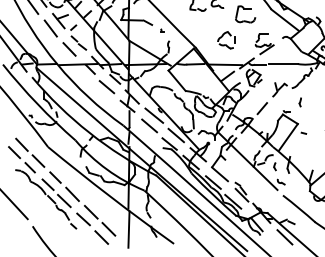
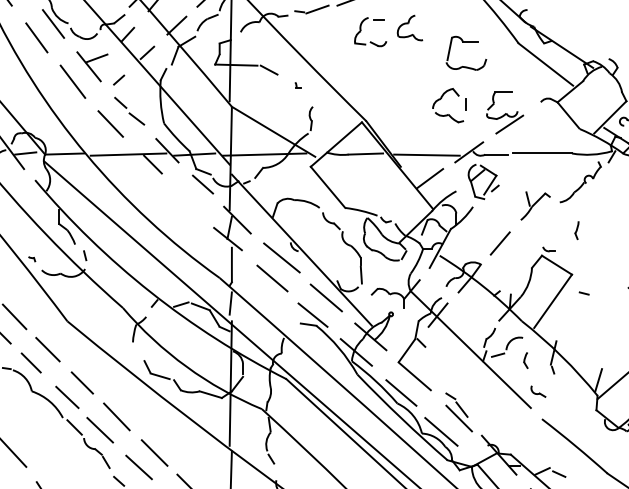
part: (226, 40) -> (450, 105), moved
line: (106, 87) -> (185, 200), removed

